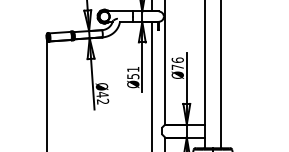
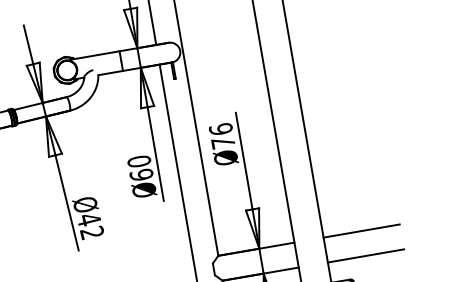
text: (133, 72) -> (140, 167), Ø51 -> Ø60
line: (240, 124) -> (361, 231), added
line: (240, 137) -> (365, 255), added

